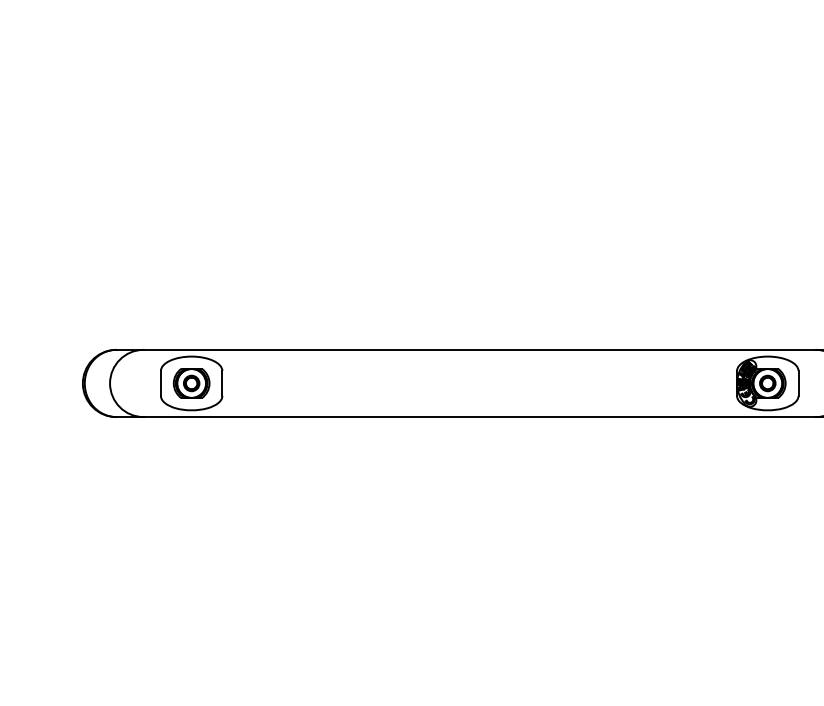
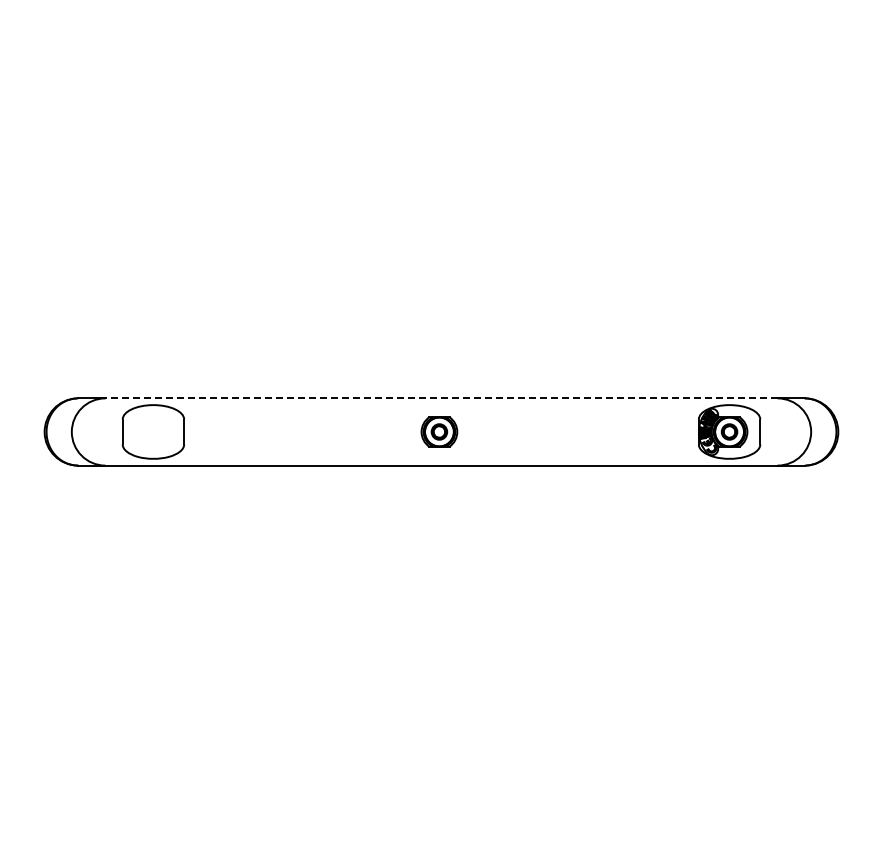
line: (479, 349) -> (441, 398), solid -> dashed
part: (191, 382) -> (439, 431), moved

